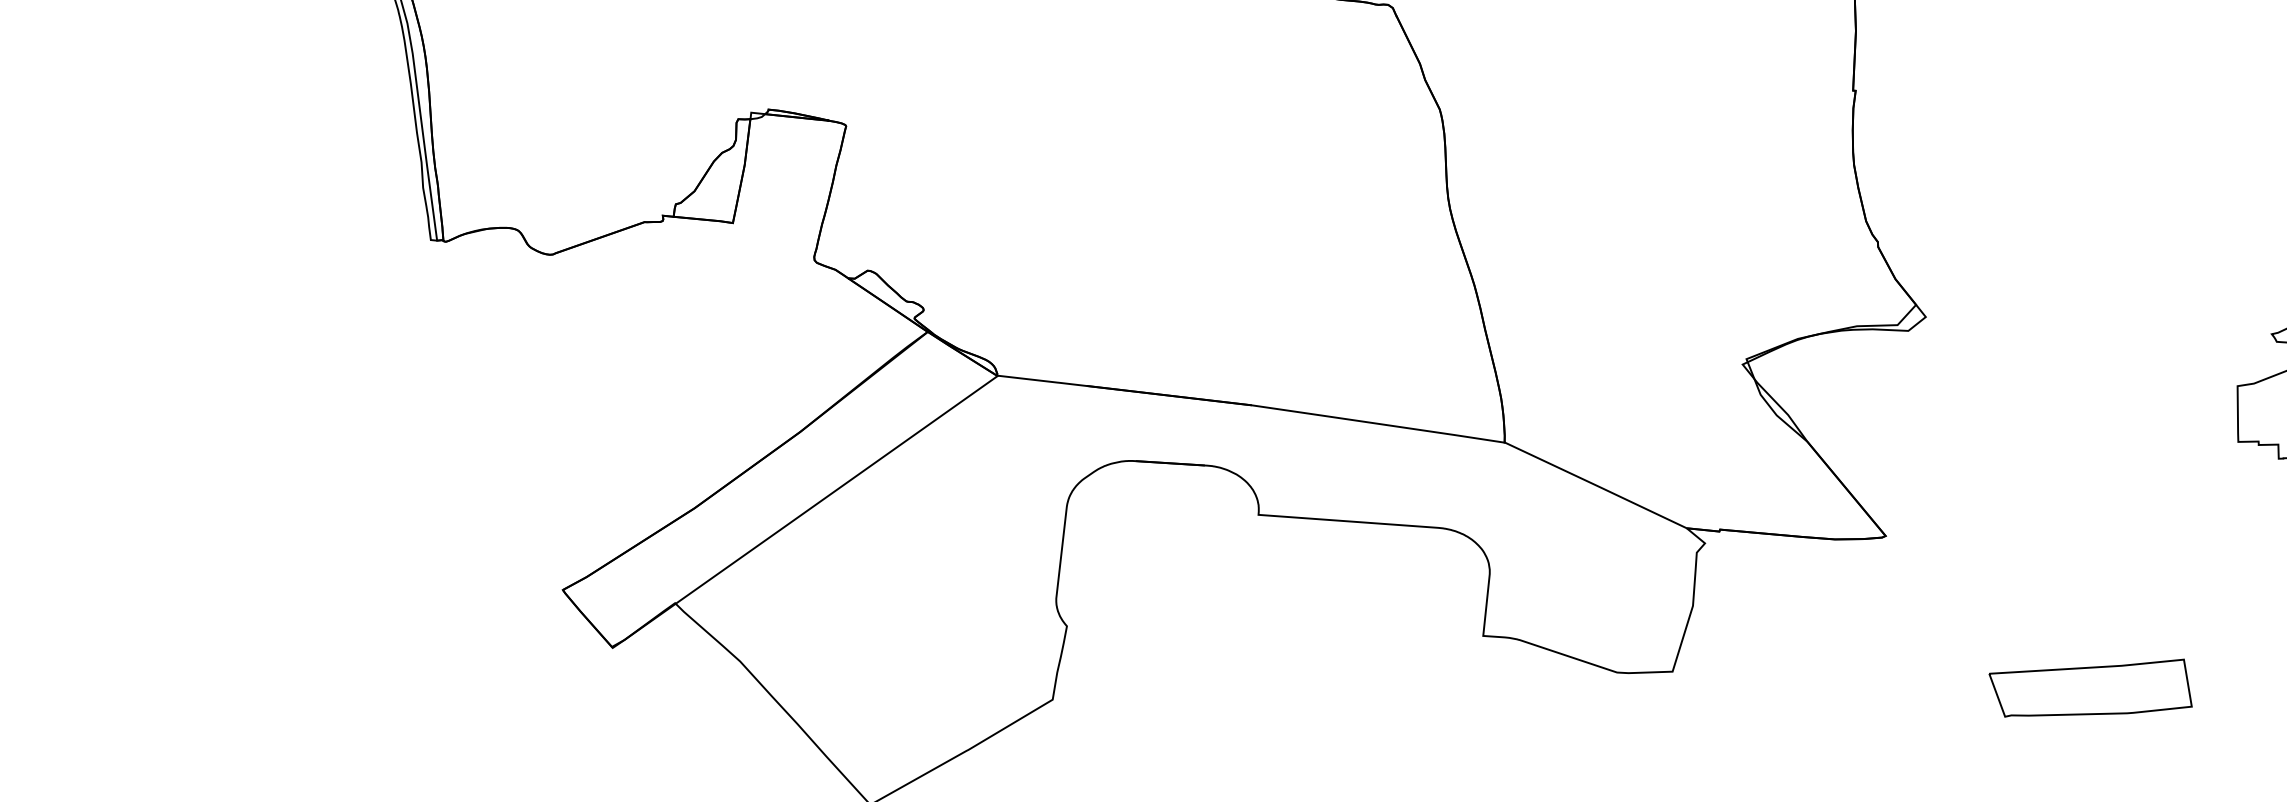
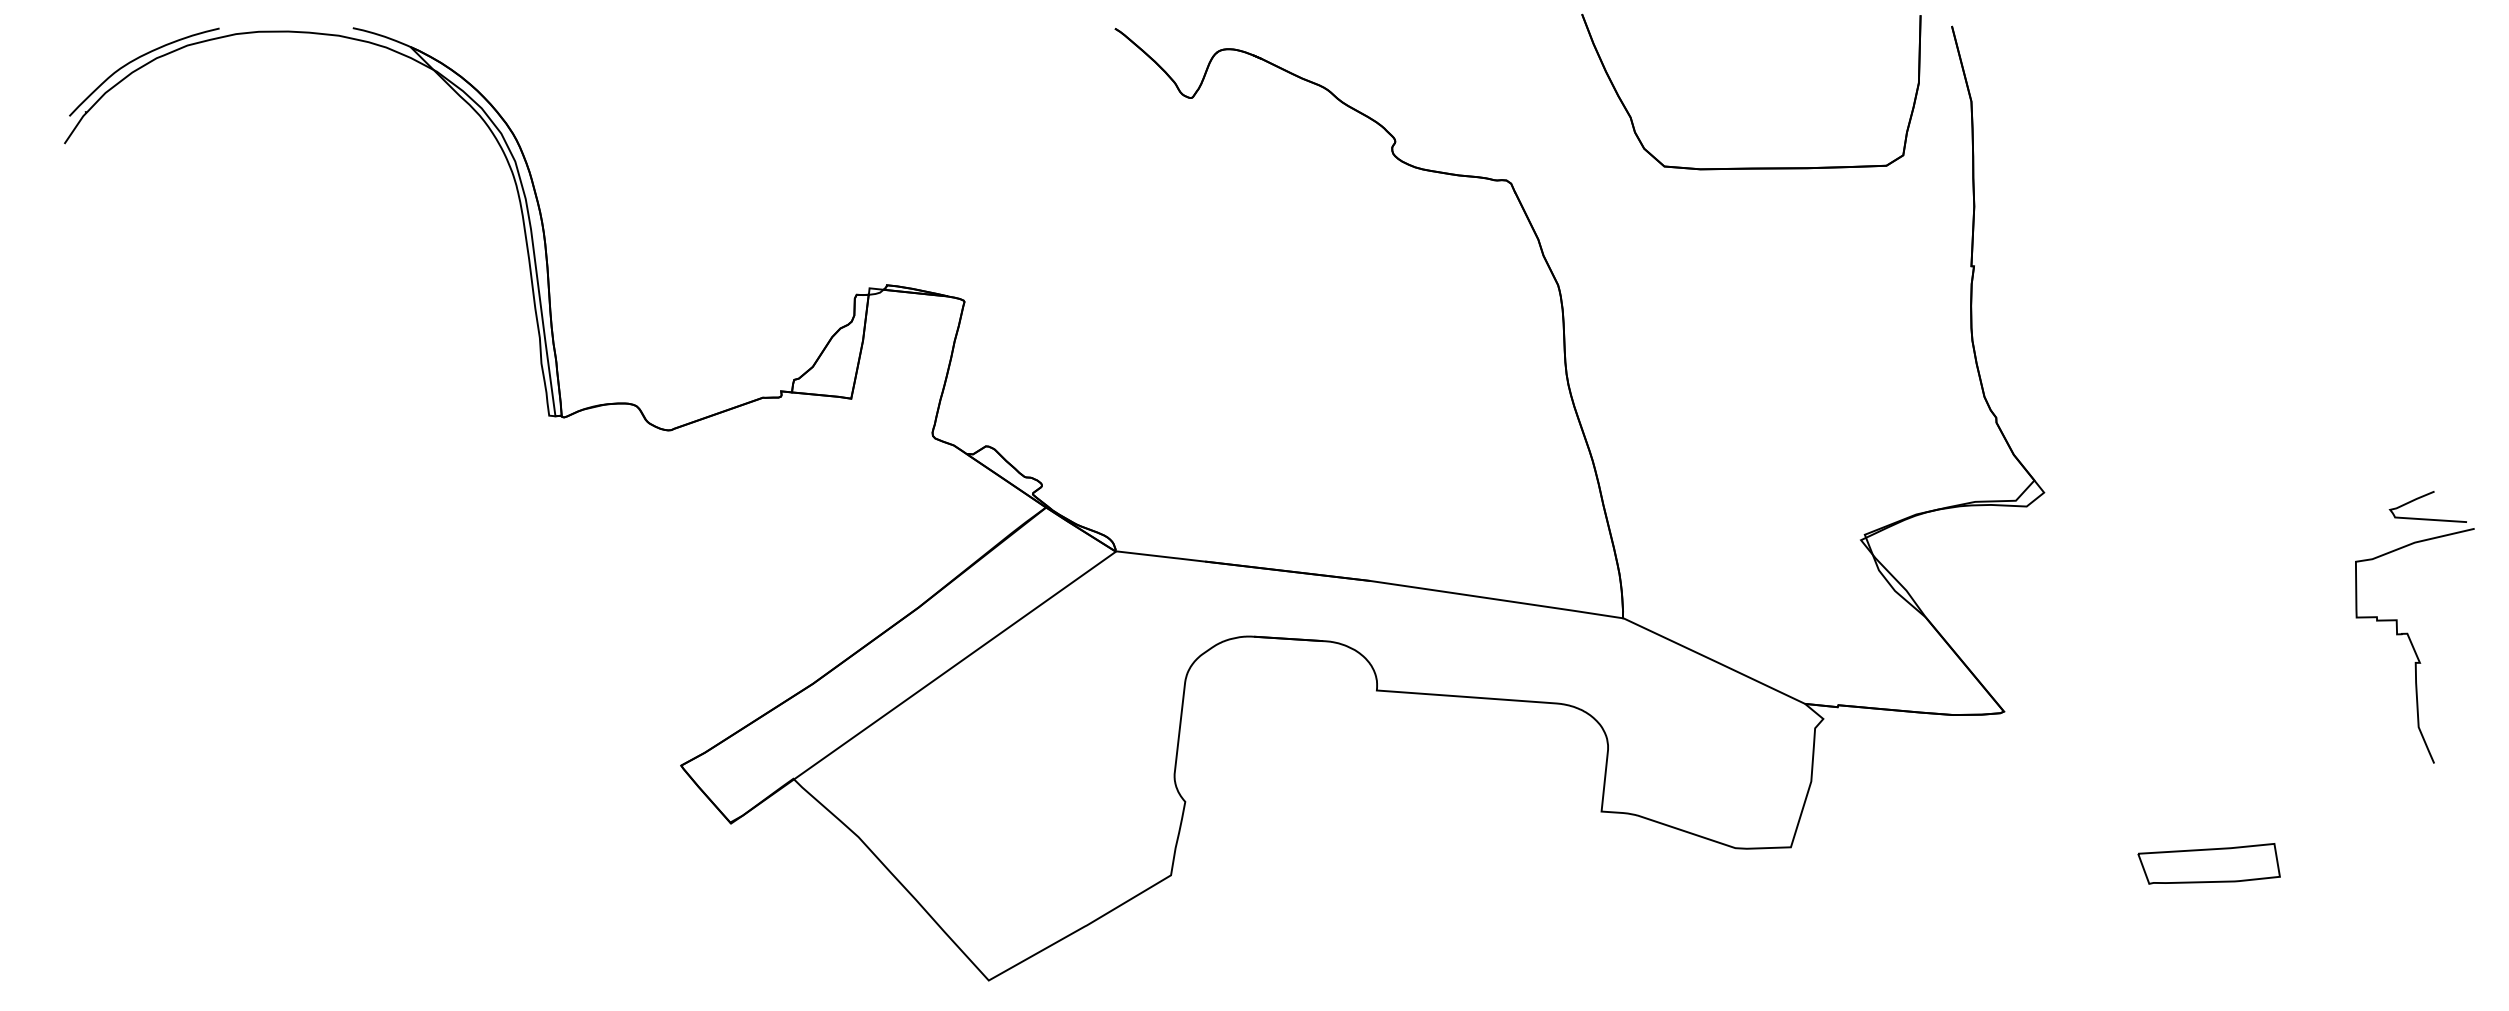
part: (2091, 687) -> (2209, 863), size x0.7

